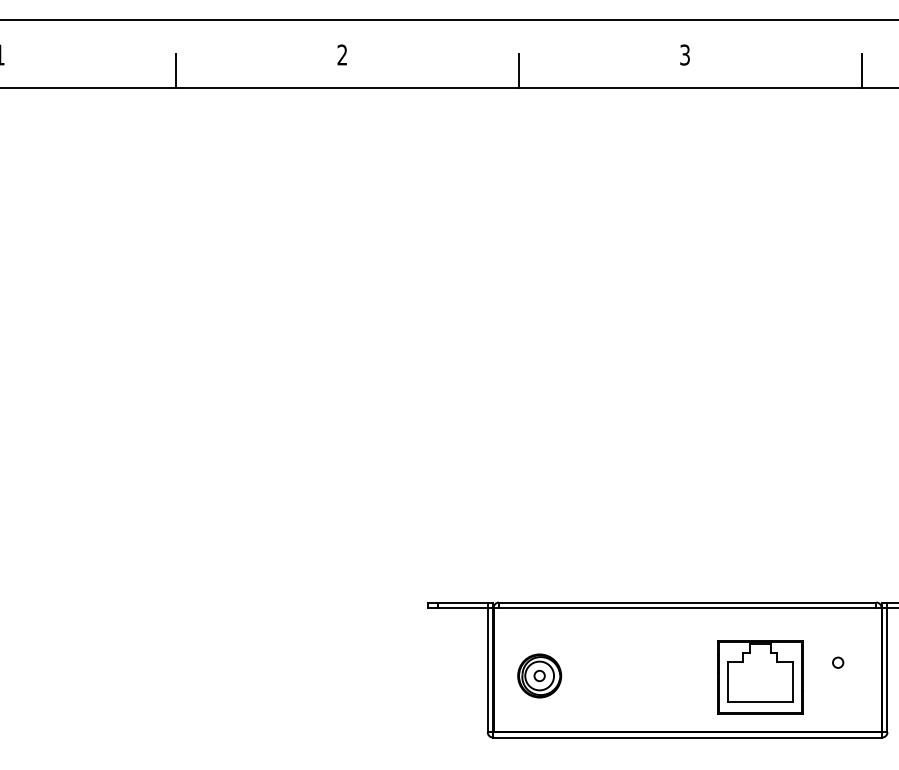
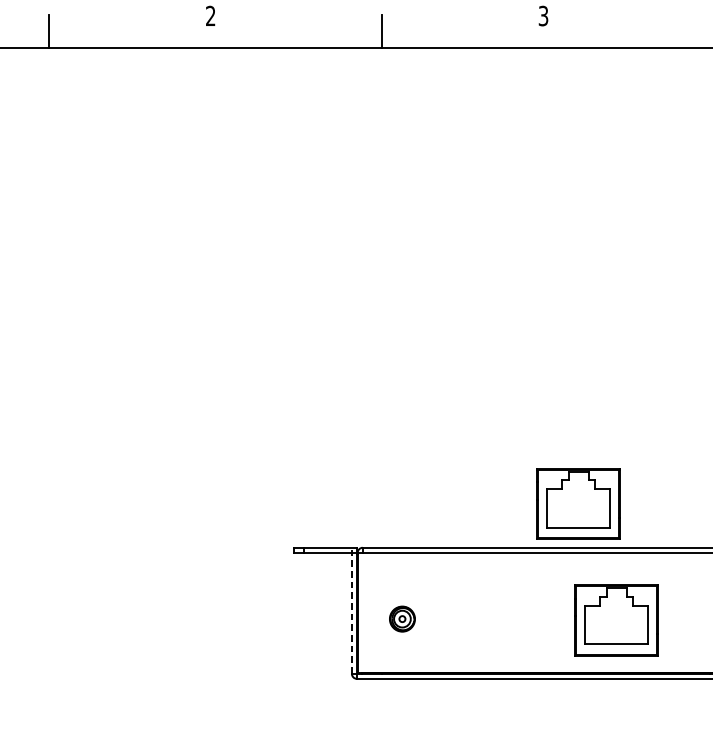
part: (721, 557) -> (578, 504), added
circle: (838, 662) -> (692, 606), removed
line: (487, 667) -> (351, 610), solid -> dashed
part: (539, 675) -> (402, 618), size x0.6

